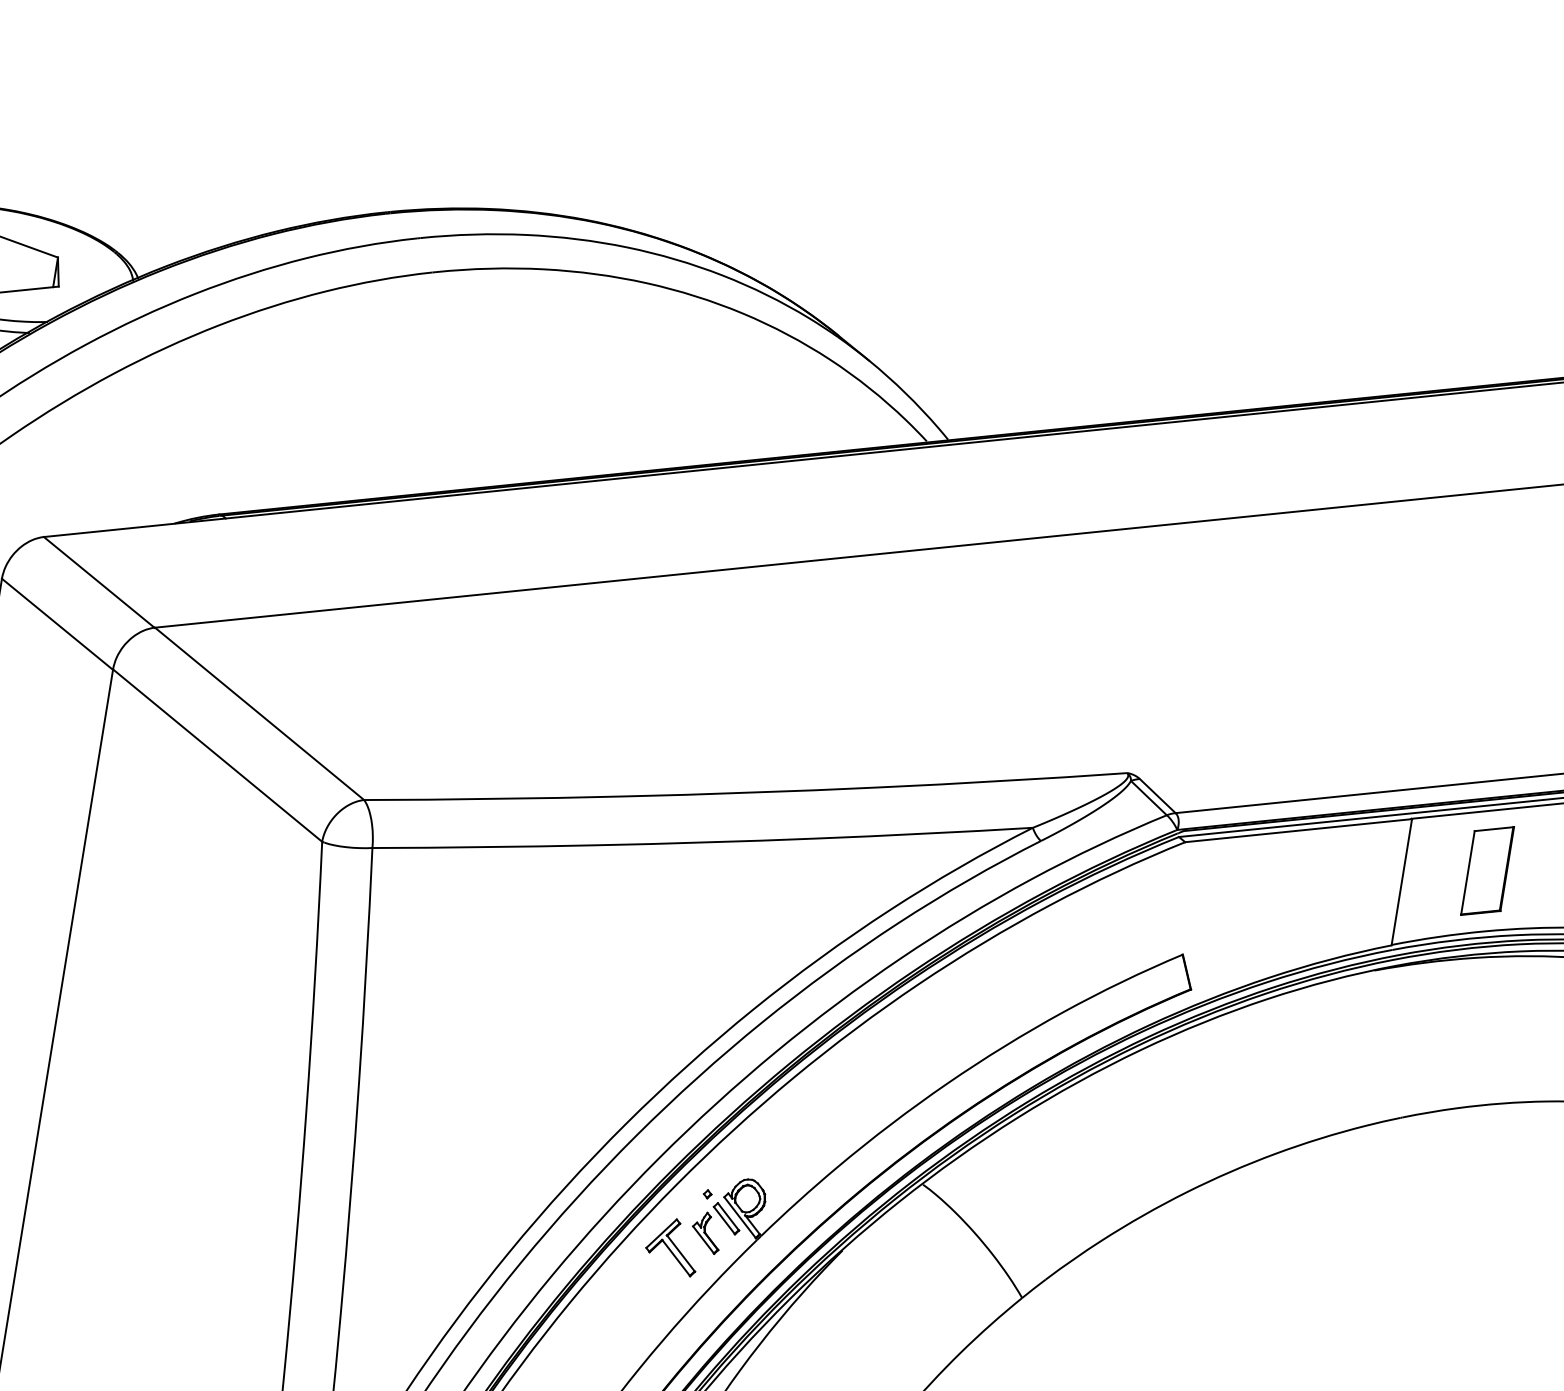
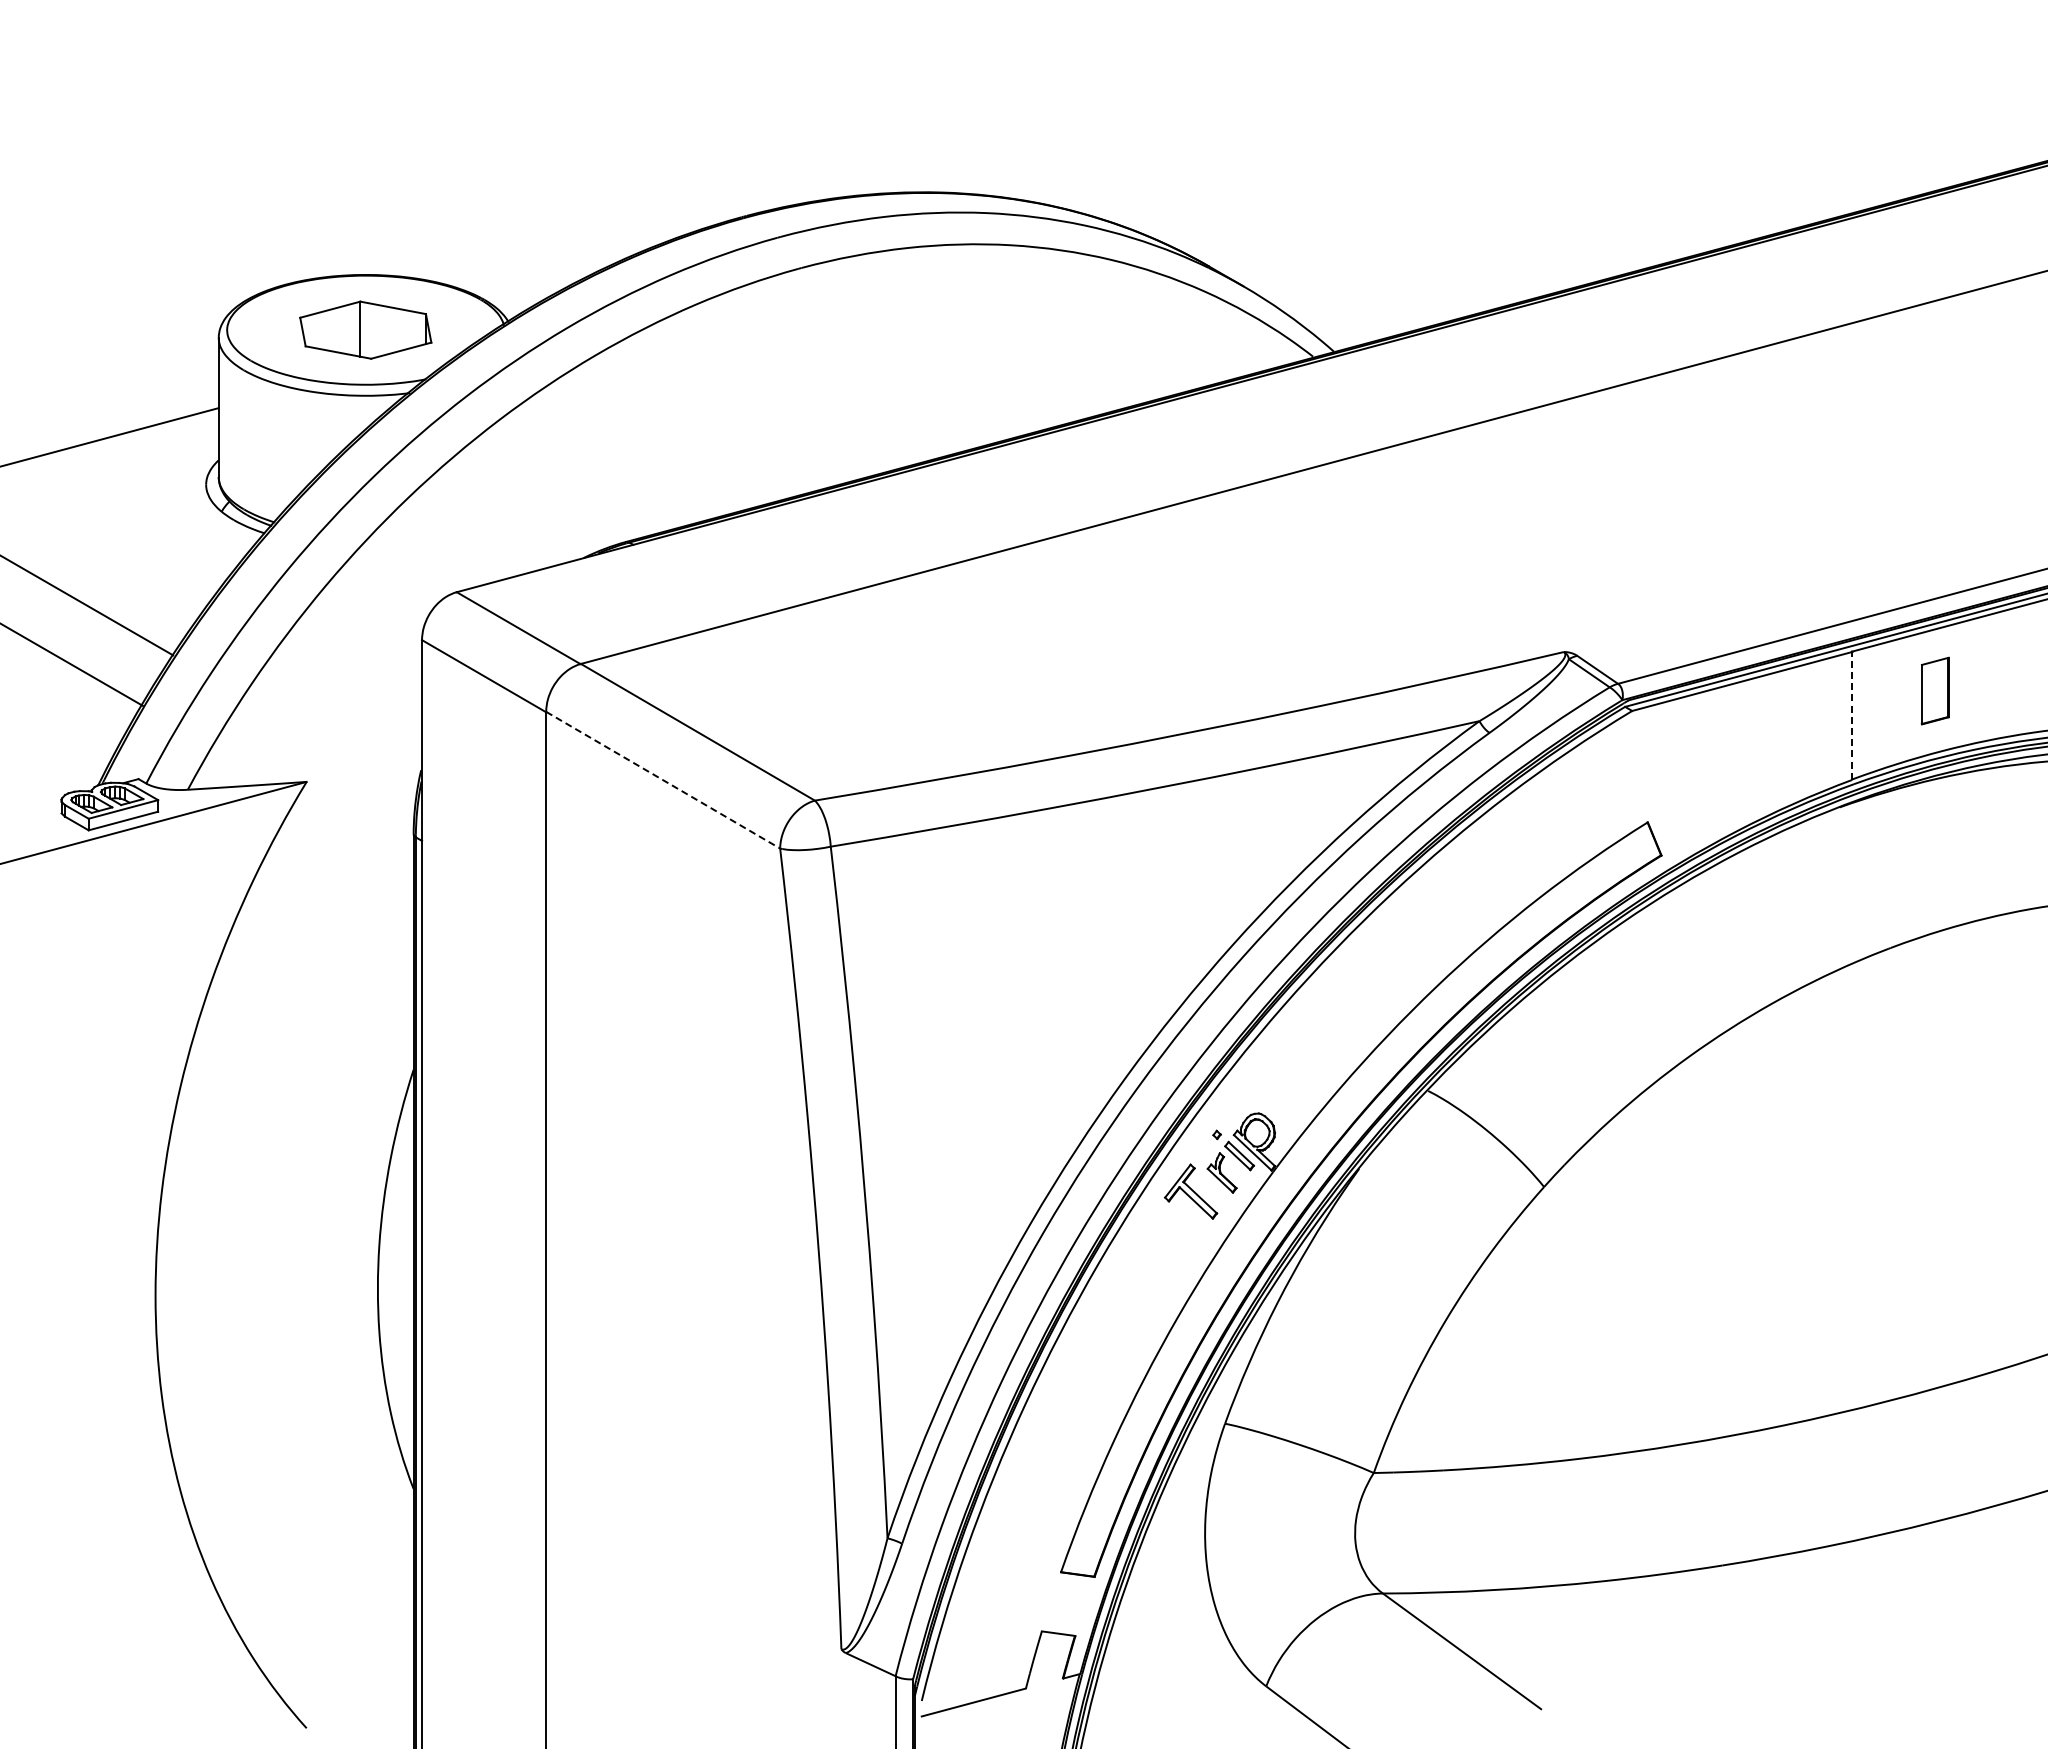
line: (217, 755) -> (663, 780), solid -> dashed
part: (1487, 870) -> (1935, 690), size x0.7
line: (1401, 881) -> (1852, 715), solid -> dashed

